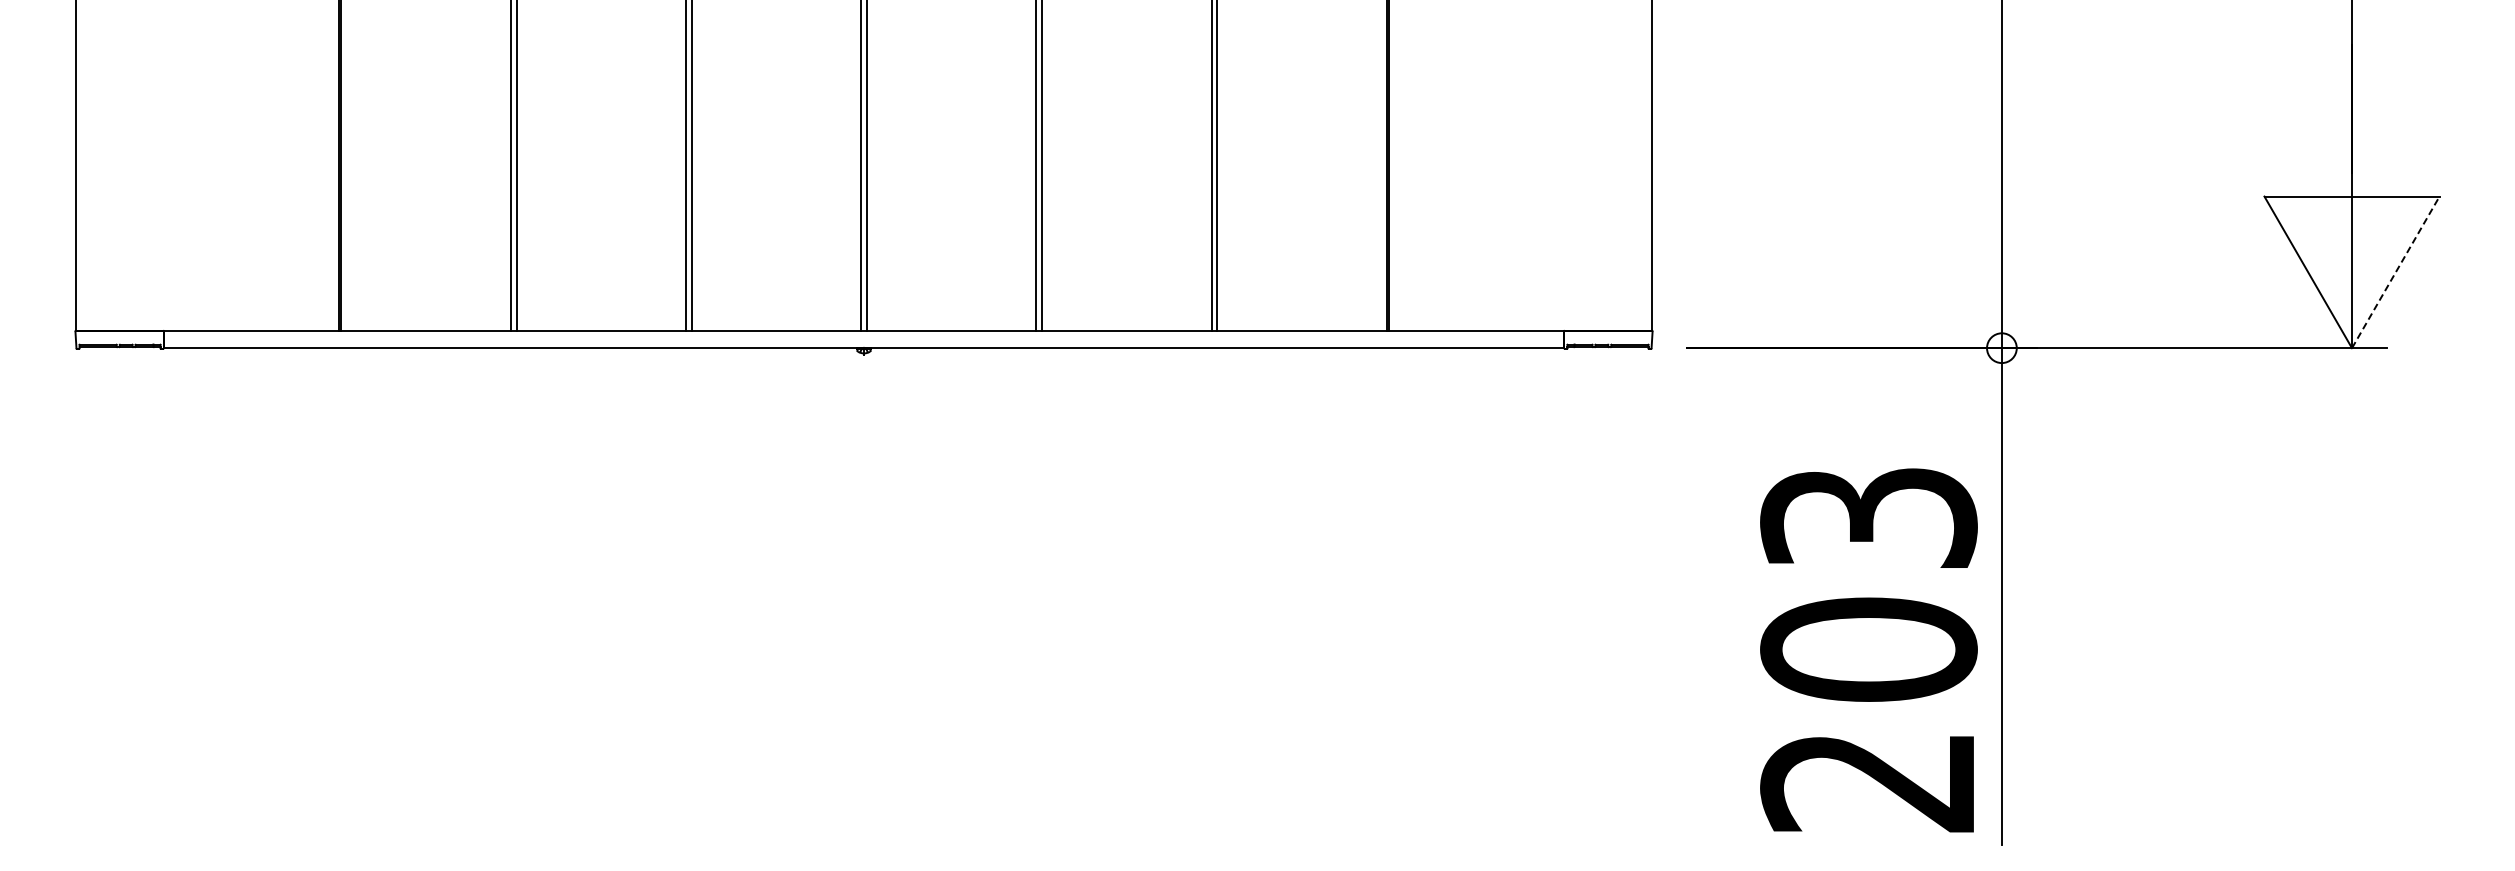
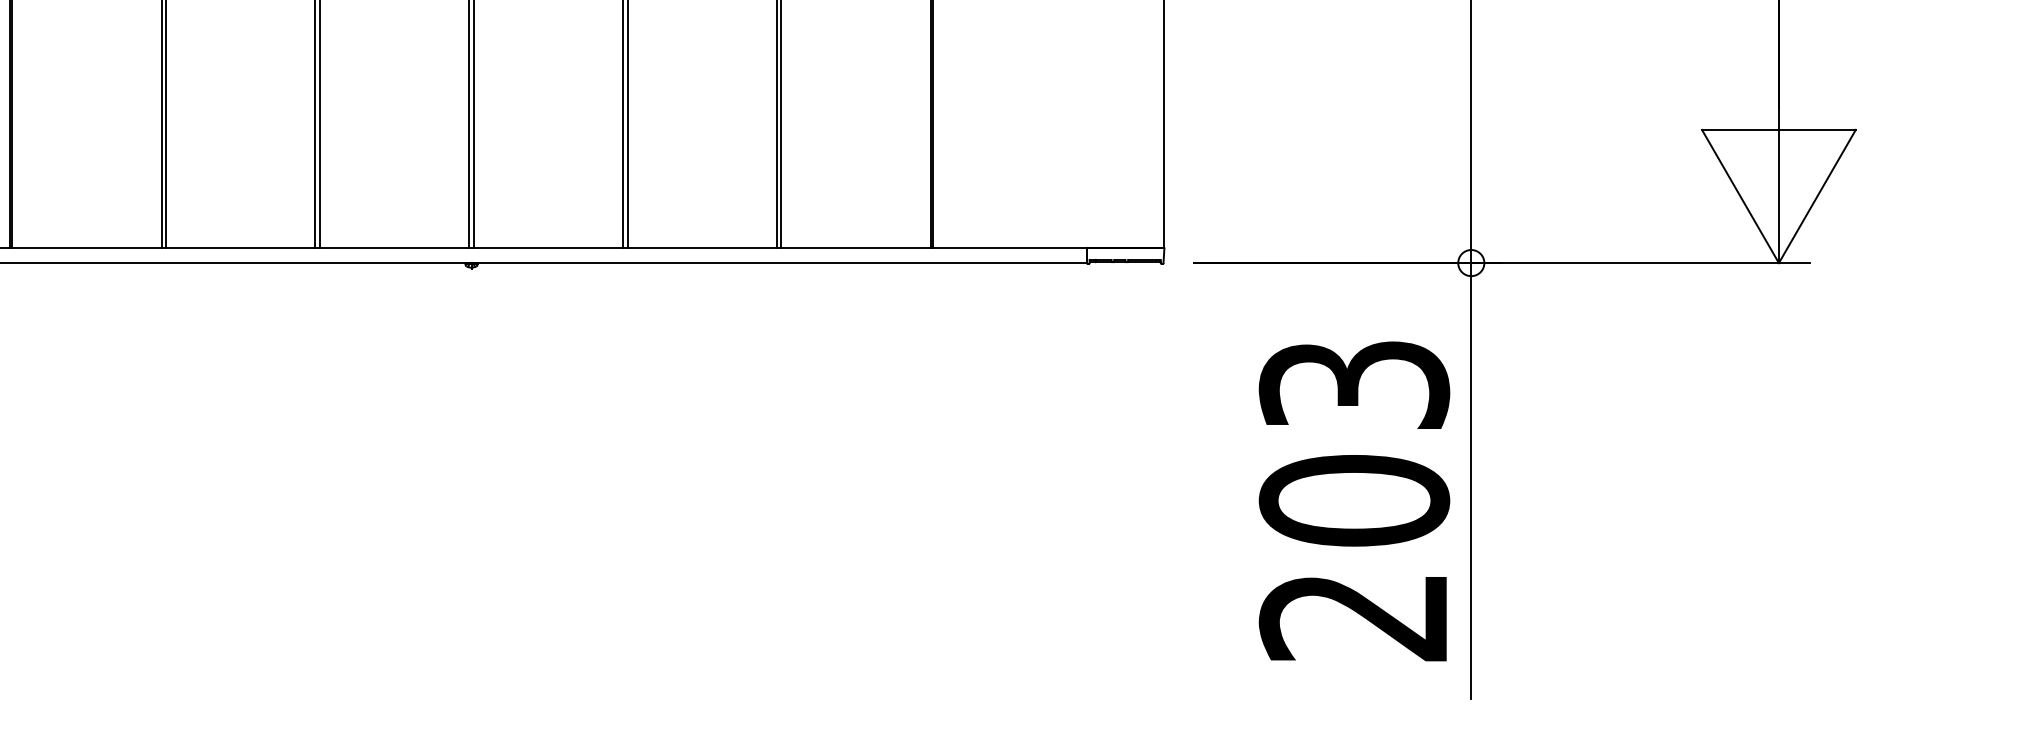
line: (2395, 272) -> (1817, 196), dashed -> solid
text: (1868, 650) -> (1354, 501), moved

